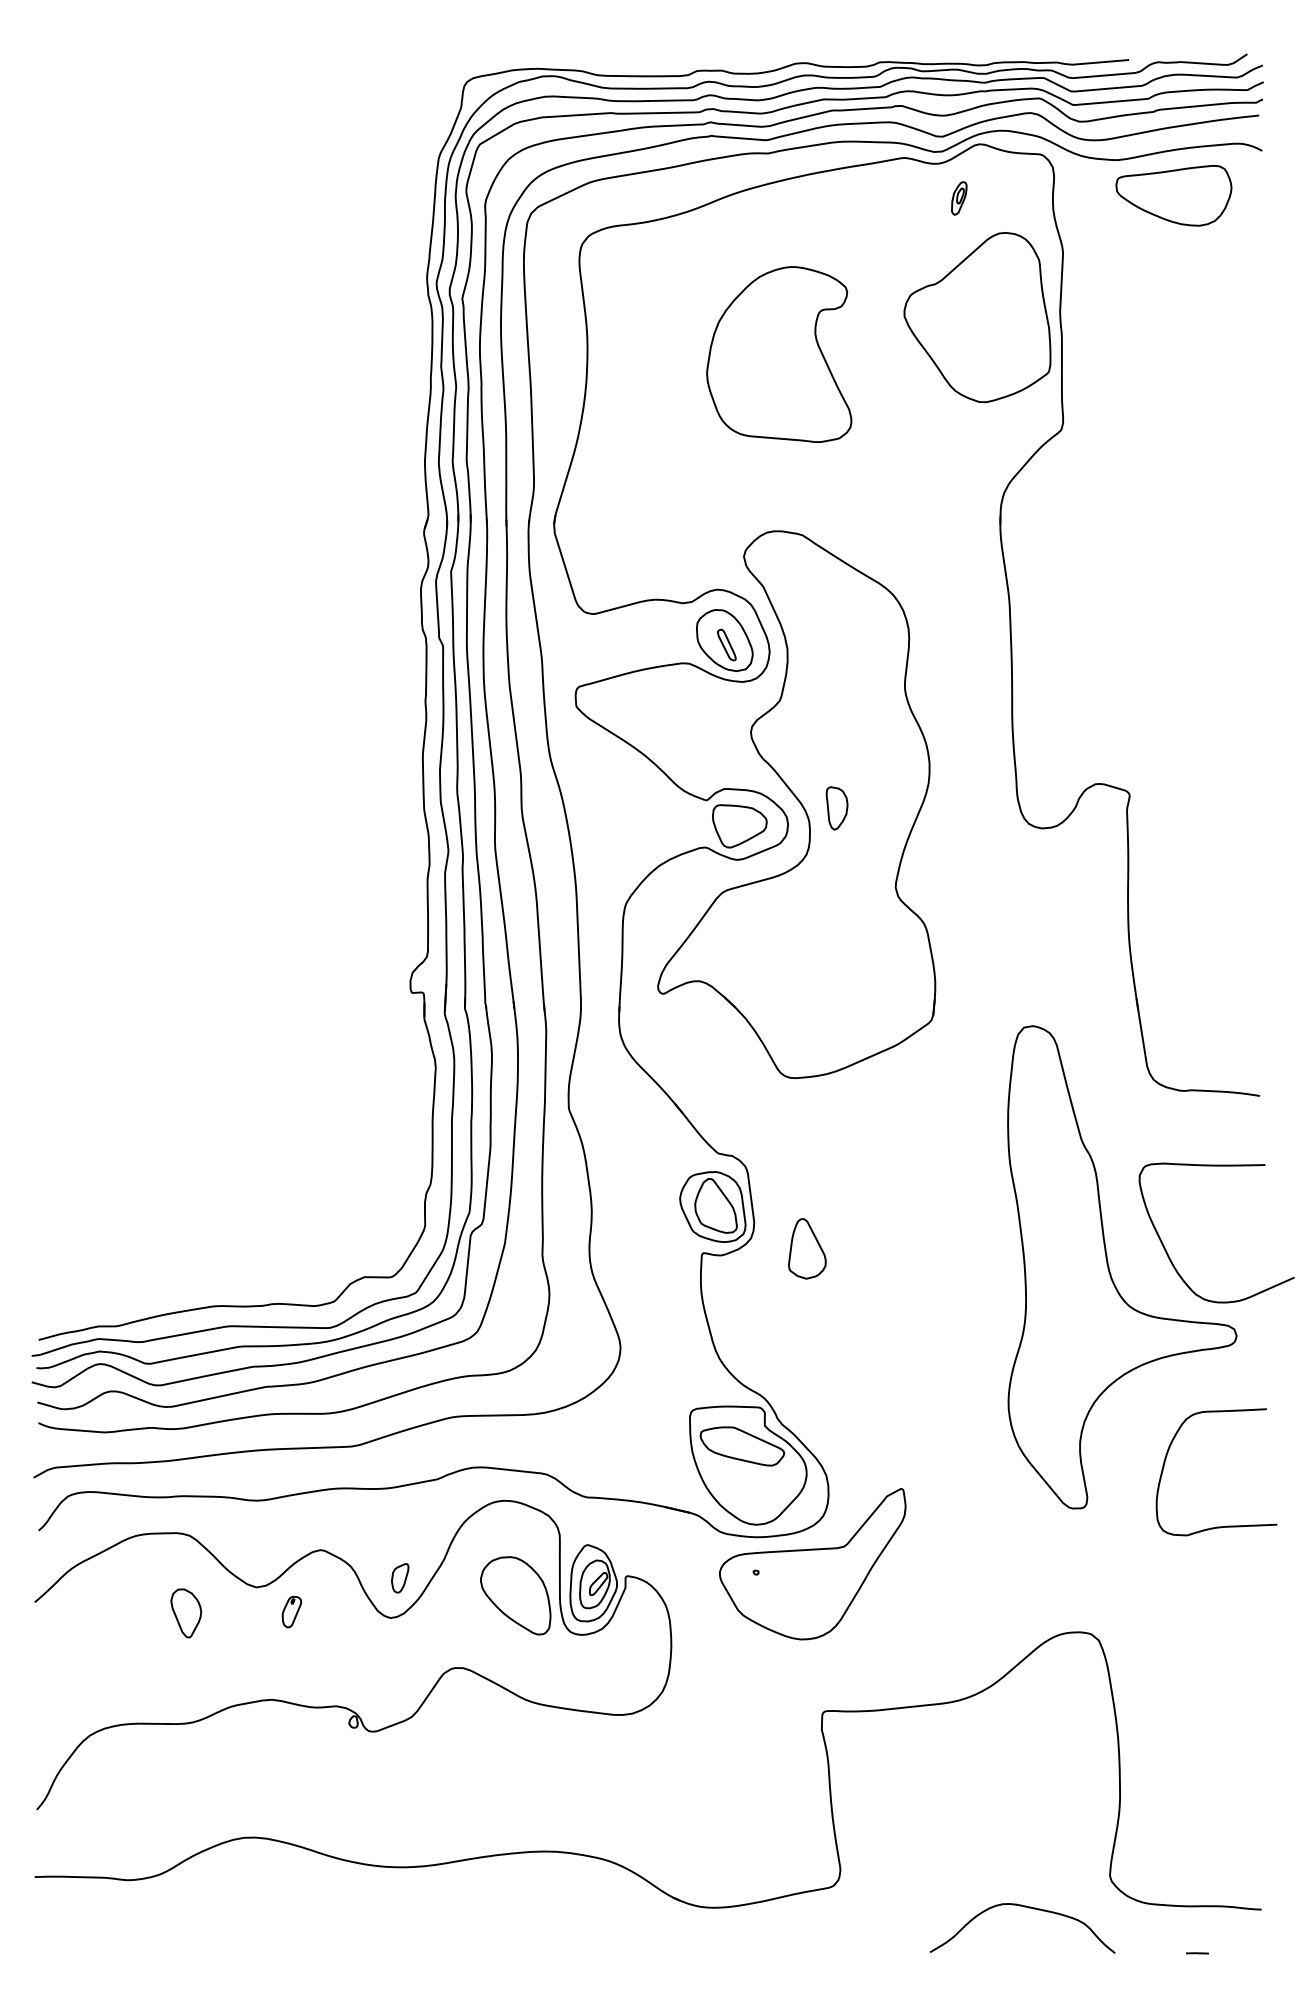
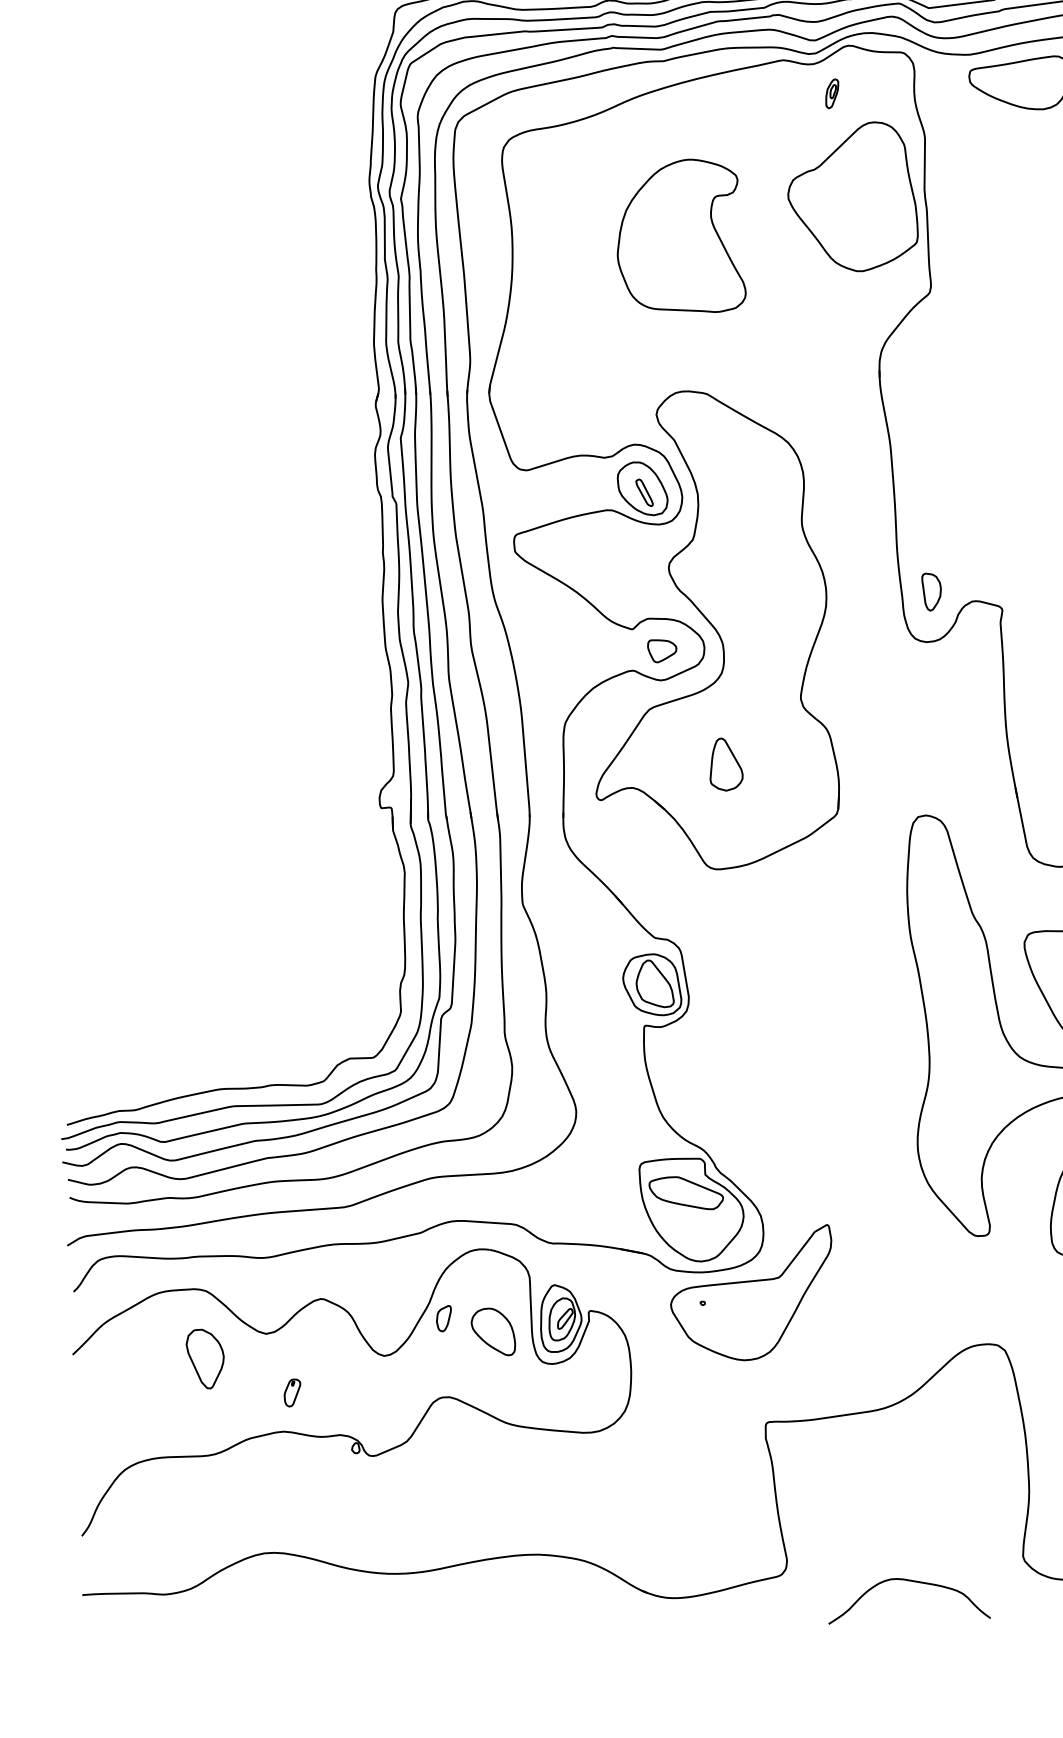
part: (836, 808) -> (931, 592), moved
part: (739, 826) -> (662, 651), size x0.6
part: (807, 1248) -> (726, 764), moved
part: (400, 1578) -> (444, 1318), moved
part: (515, 1595) -> (493, 1331), size x0.7
part: (291, 1611) -> (292, 1392), moved
part: (186, 1613) -> (205, 1359), size x1.4
curve: (1028, 1908) -> (913, 1582), moved

